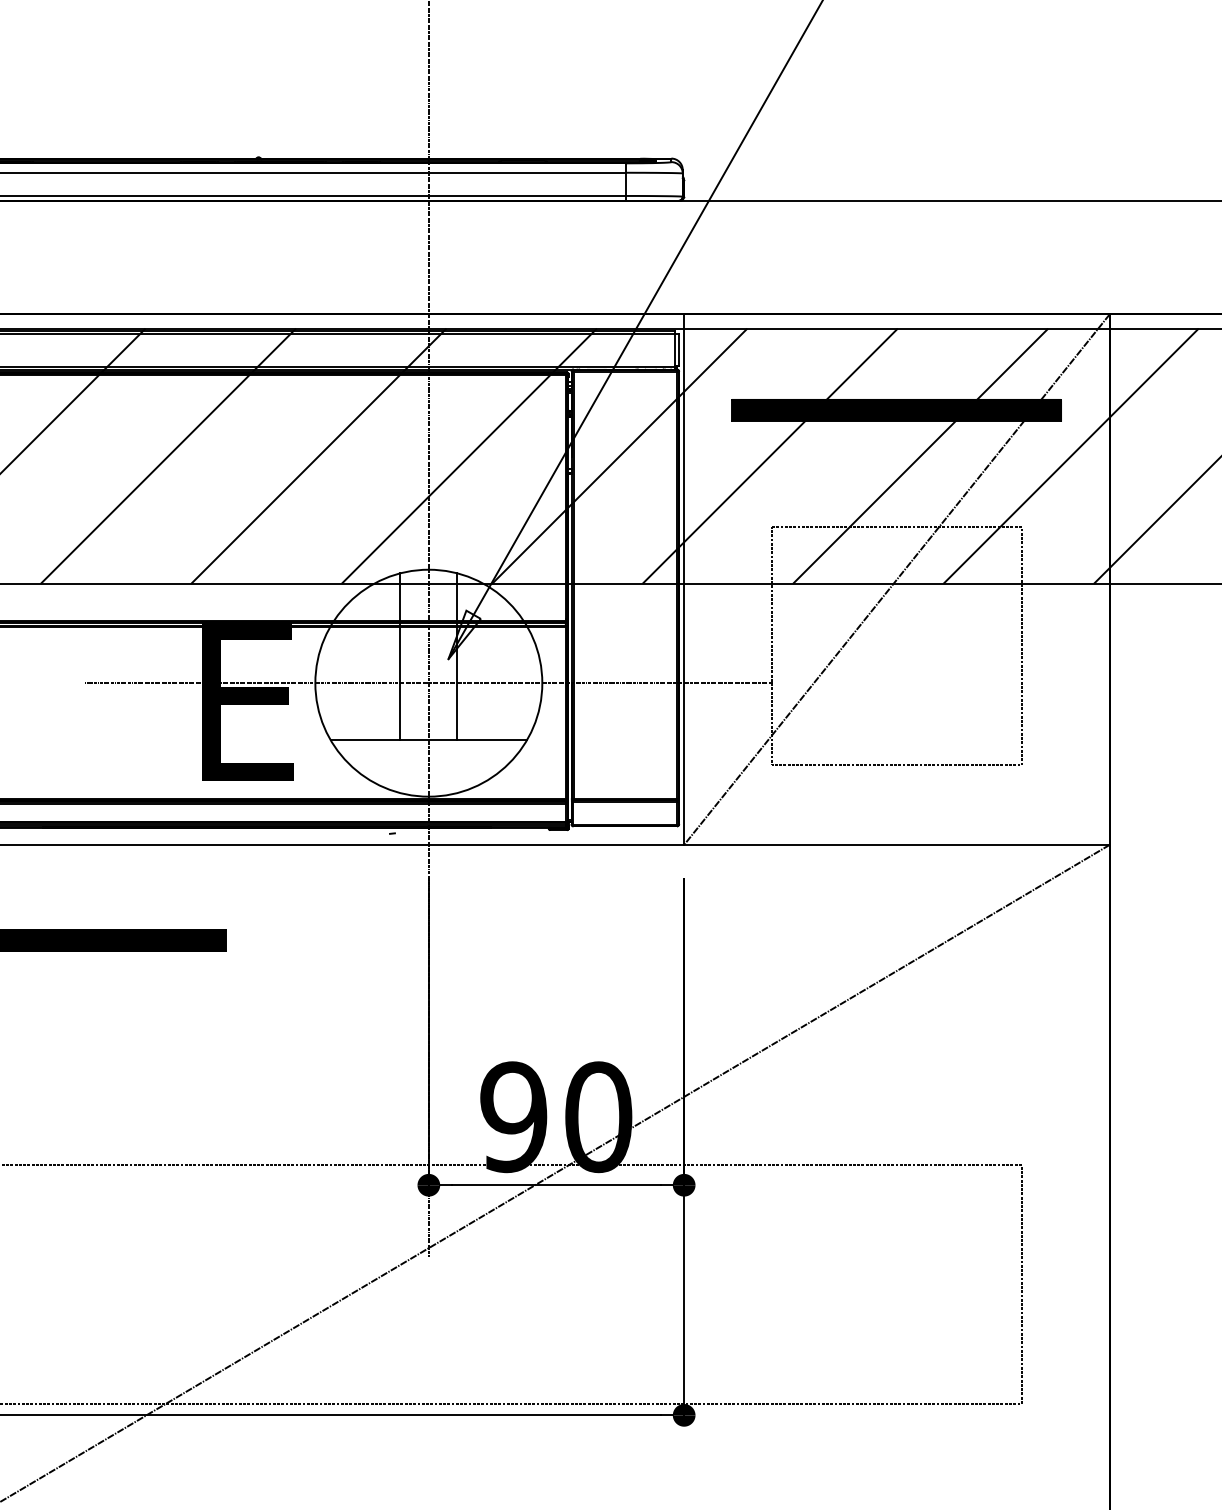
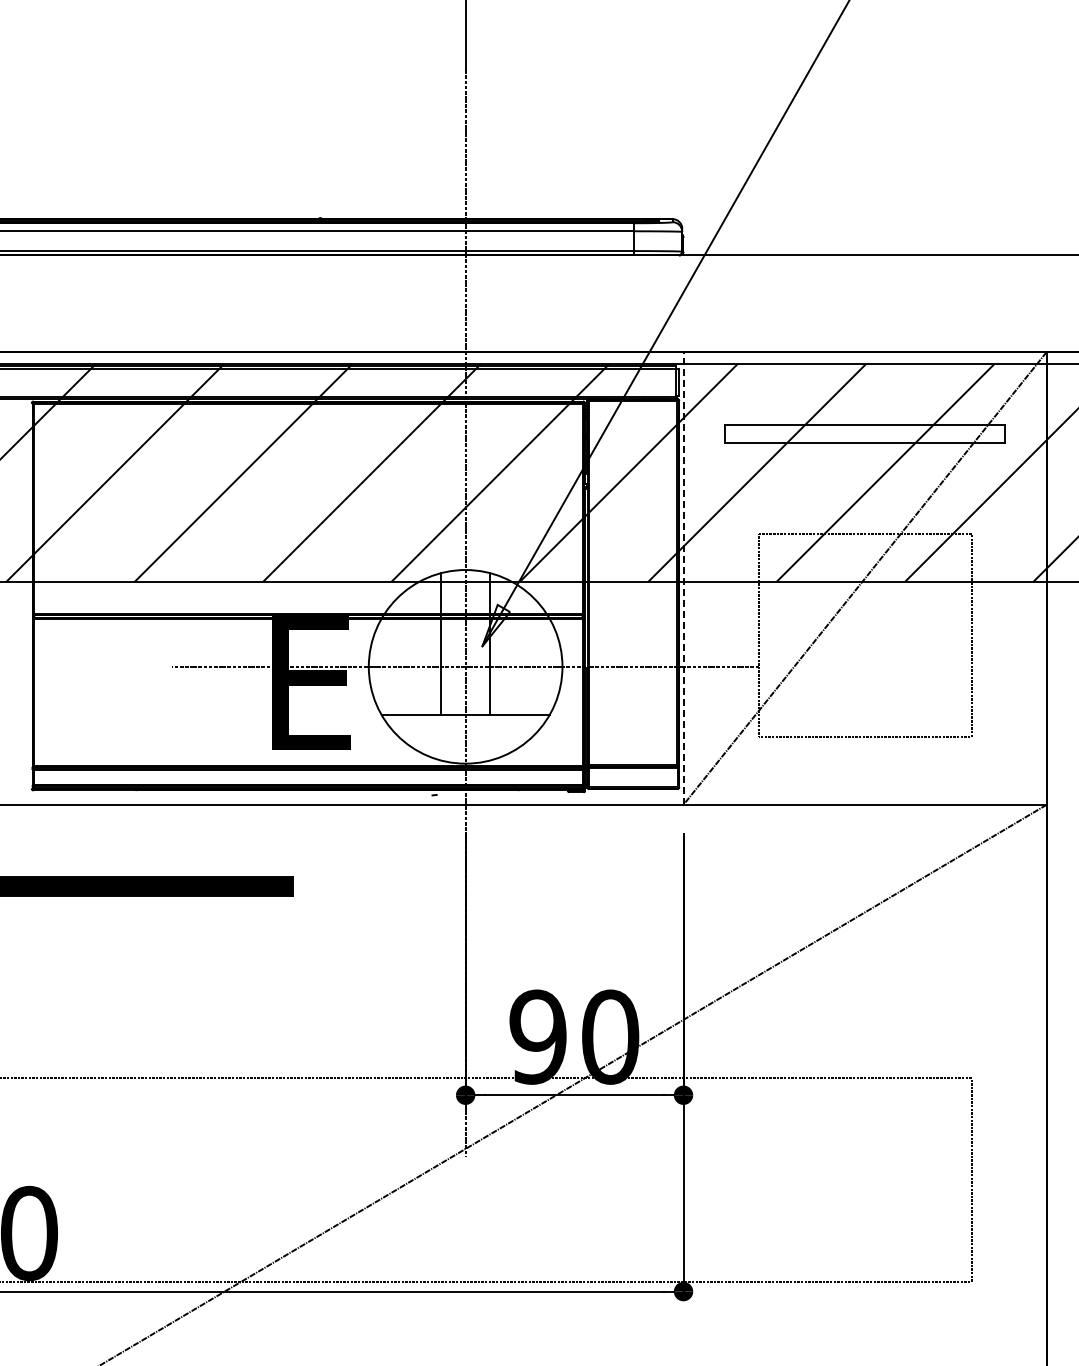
hatch: (896, 409) -> (864, 433), removed
line: (684, 578) -> (683, 577), solid -> dashed

